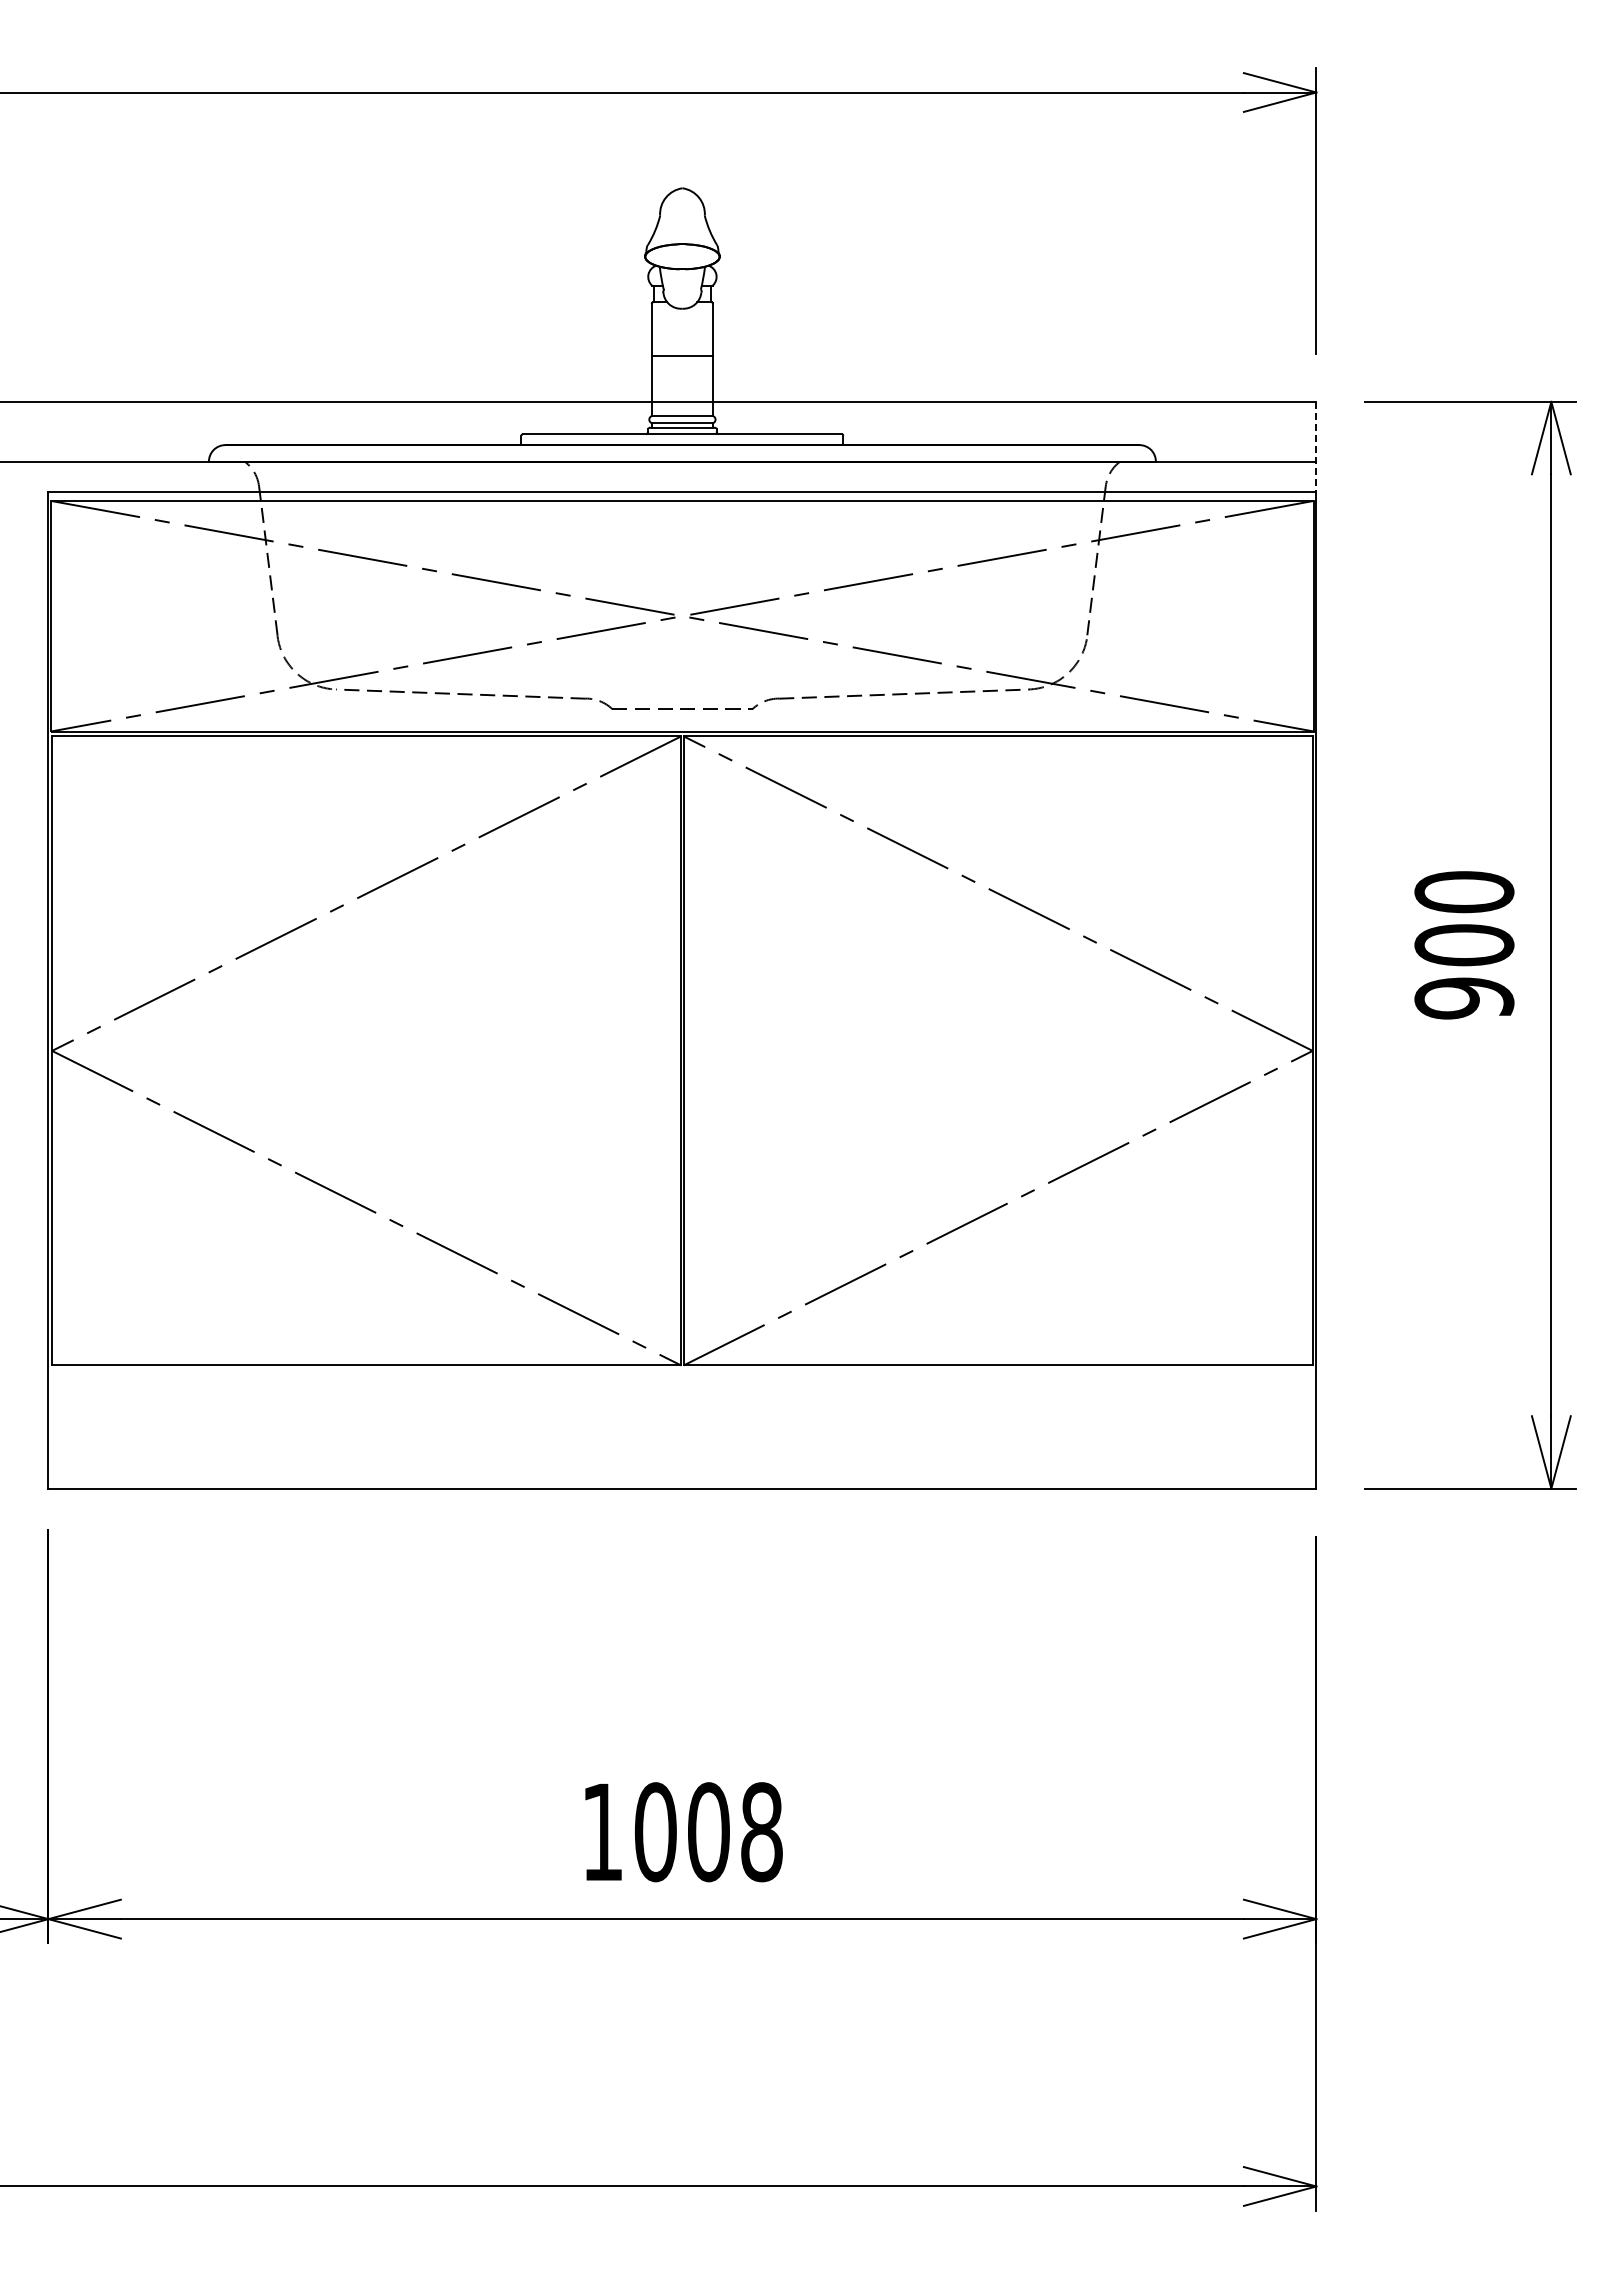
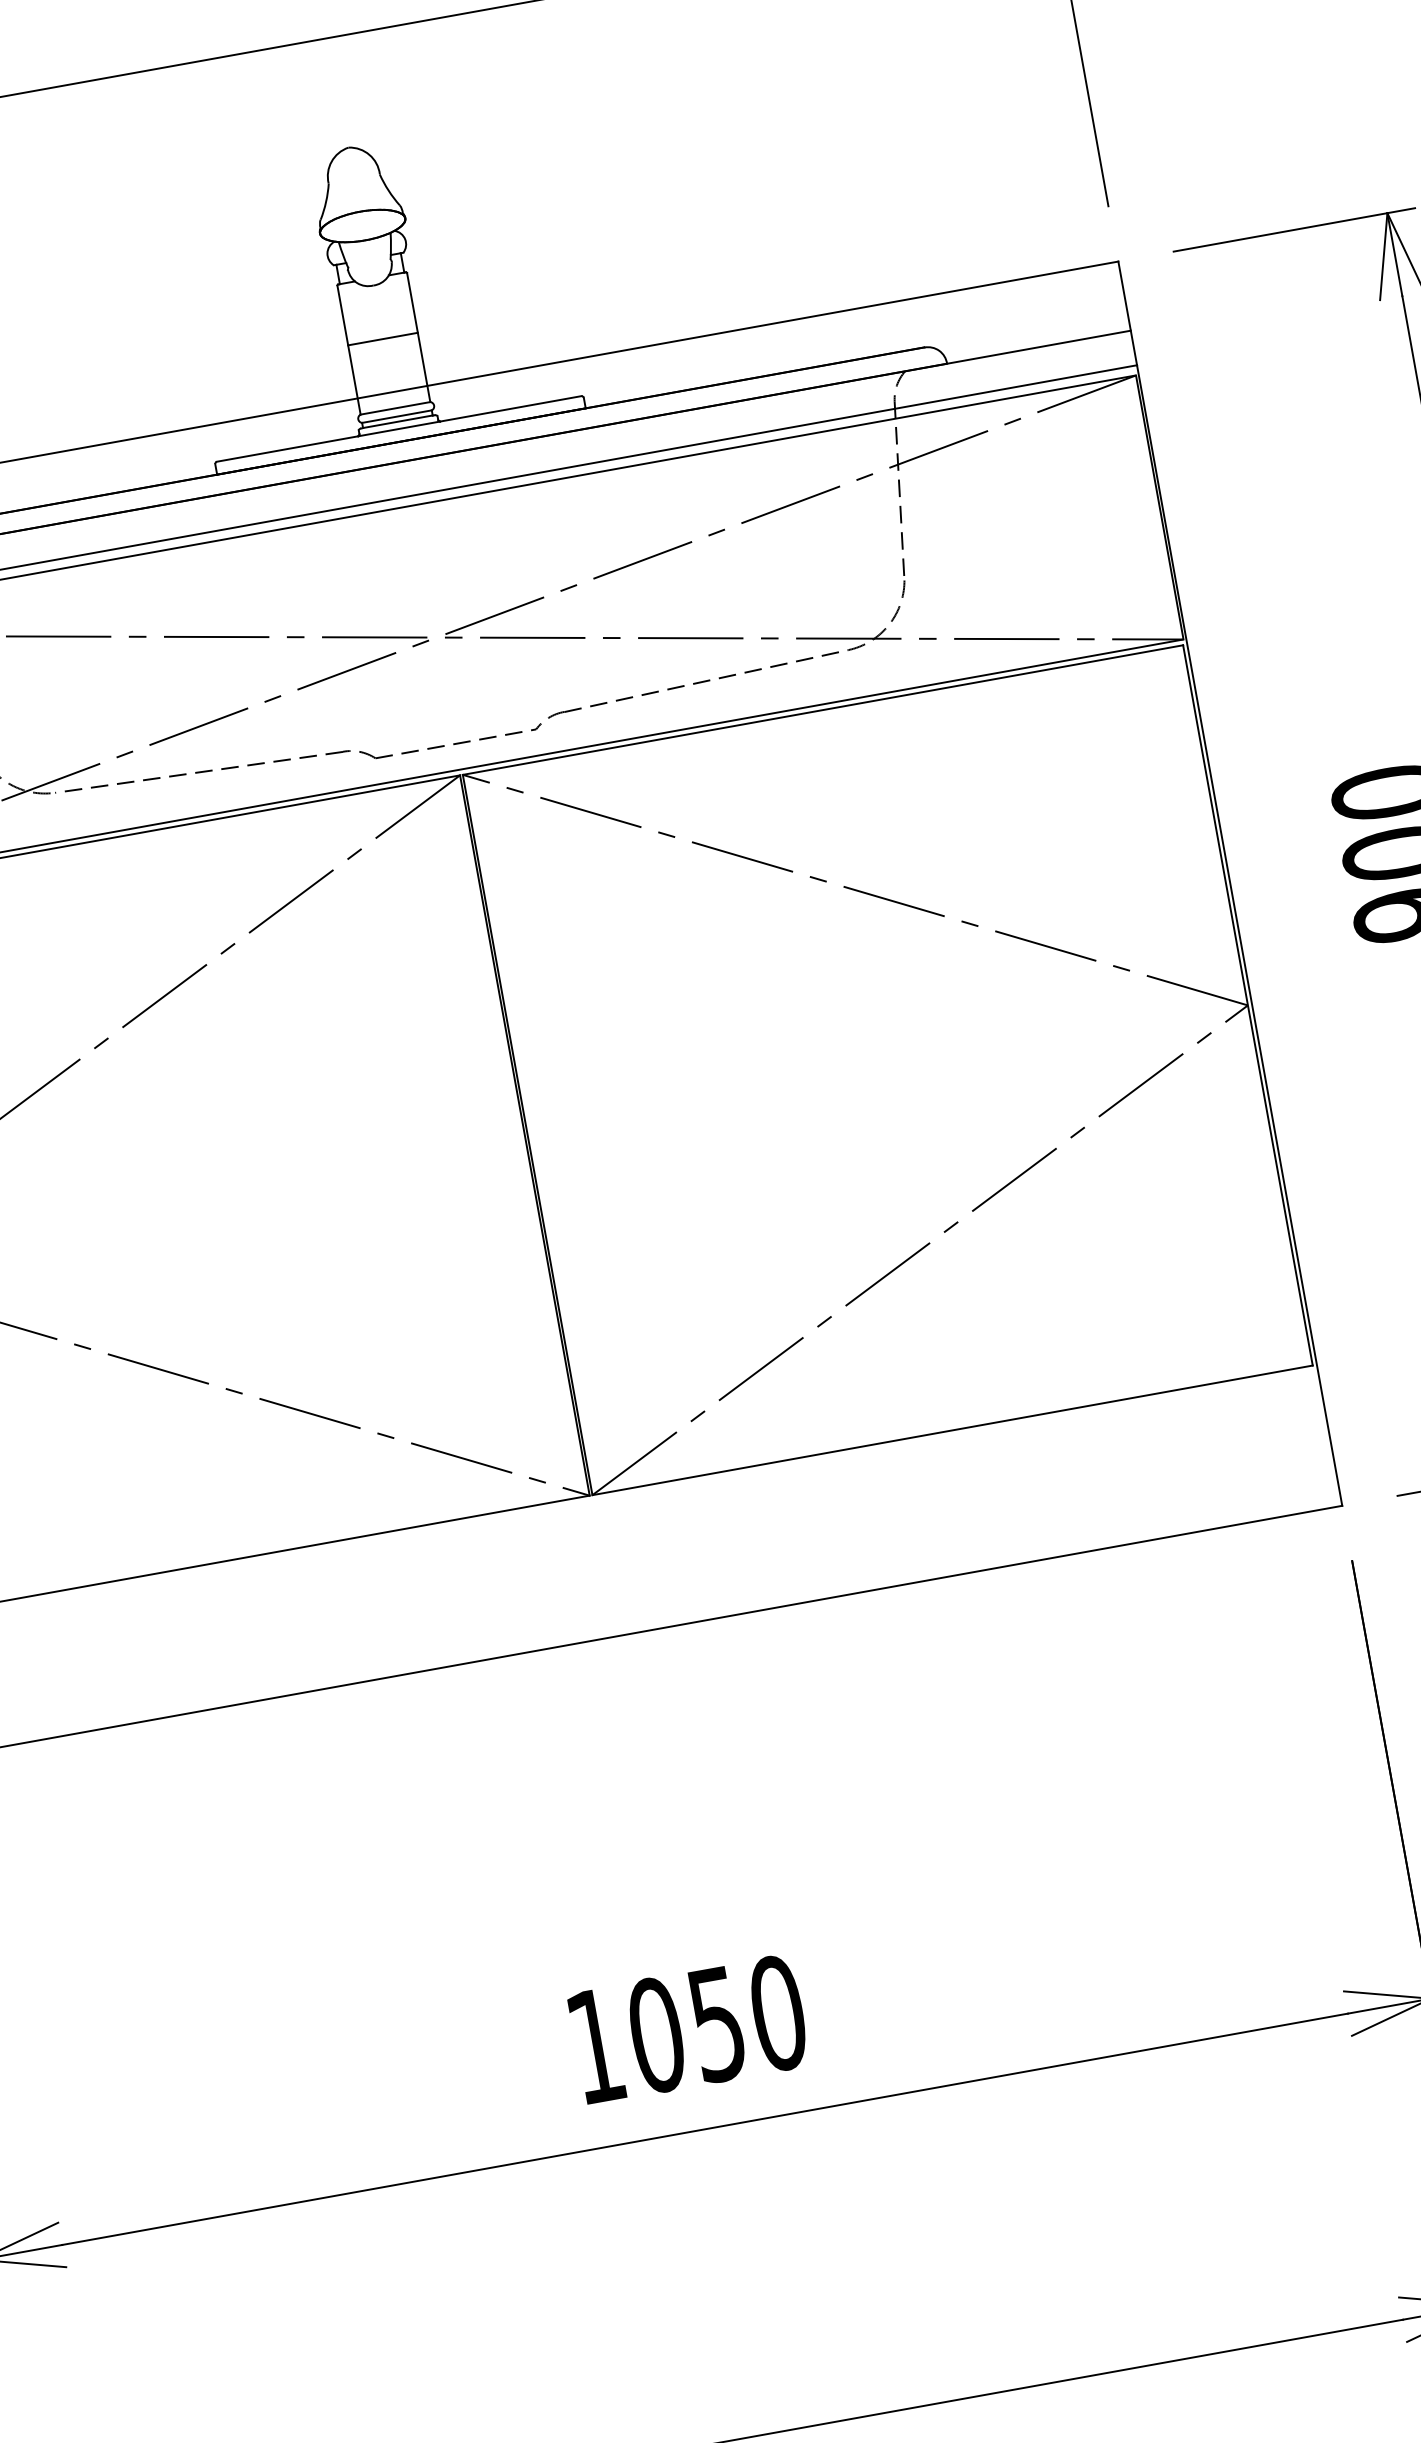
line: (1316, 447) -> (1127, 313), dashed -> solid
text: (735, 1832) -> (748, 2019), 1008 -> 1050

